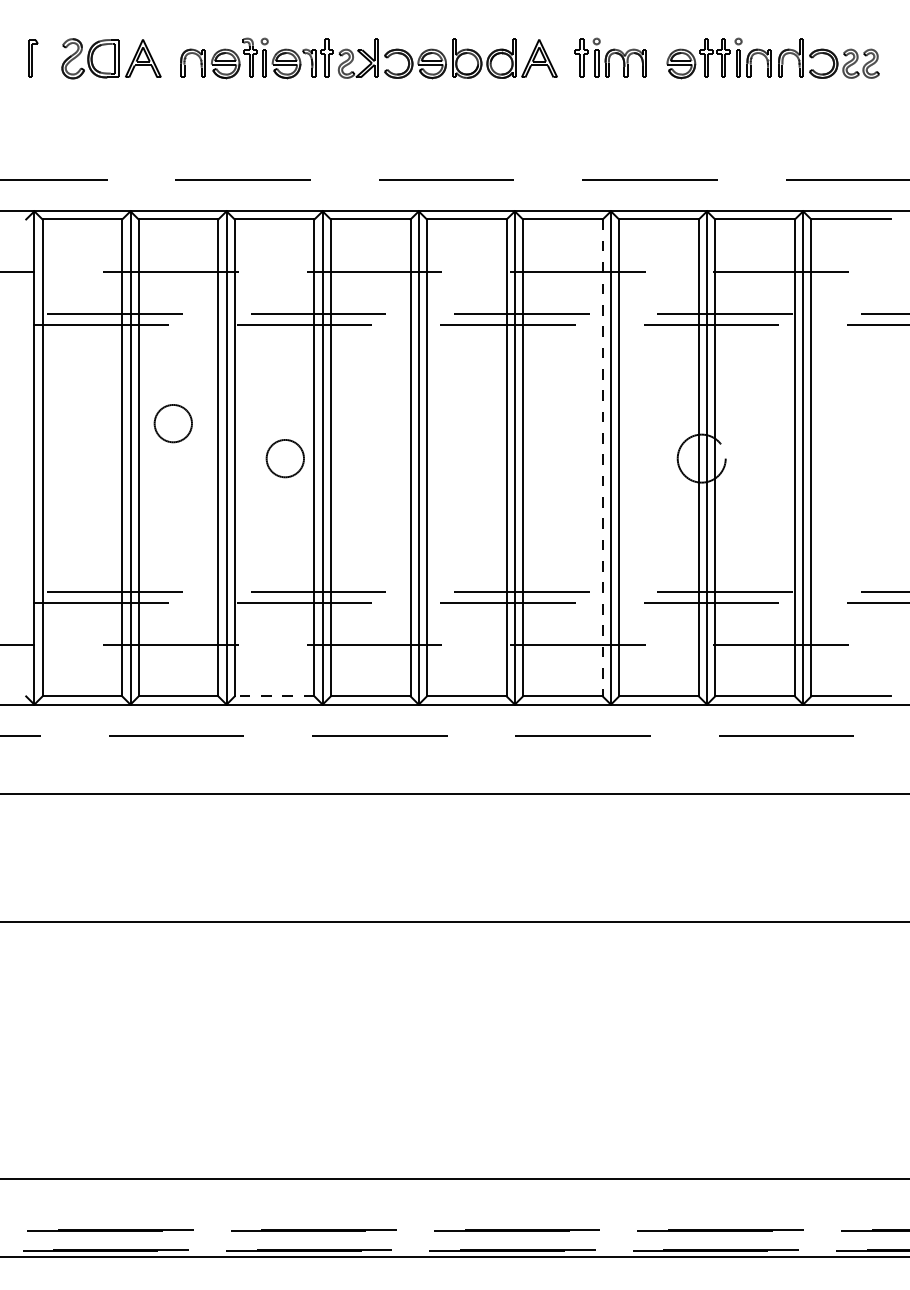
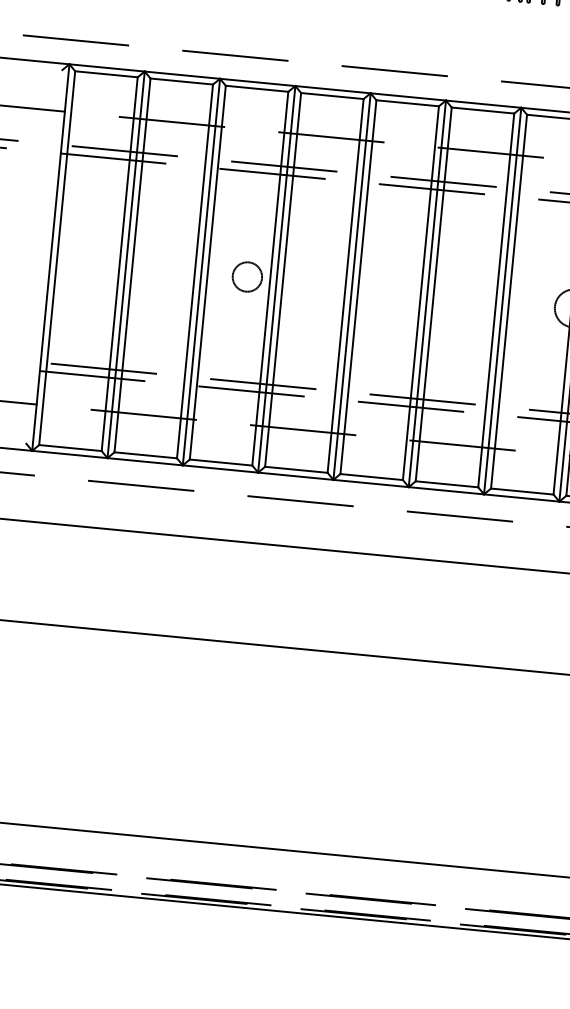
circle: (172, 423) -> (161, 240), removed
line: (602, 458) -> (495, 300), dashed -> solid
line: (274, 696) -> (220, 462), dashed -> solid

